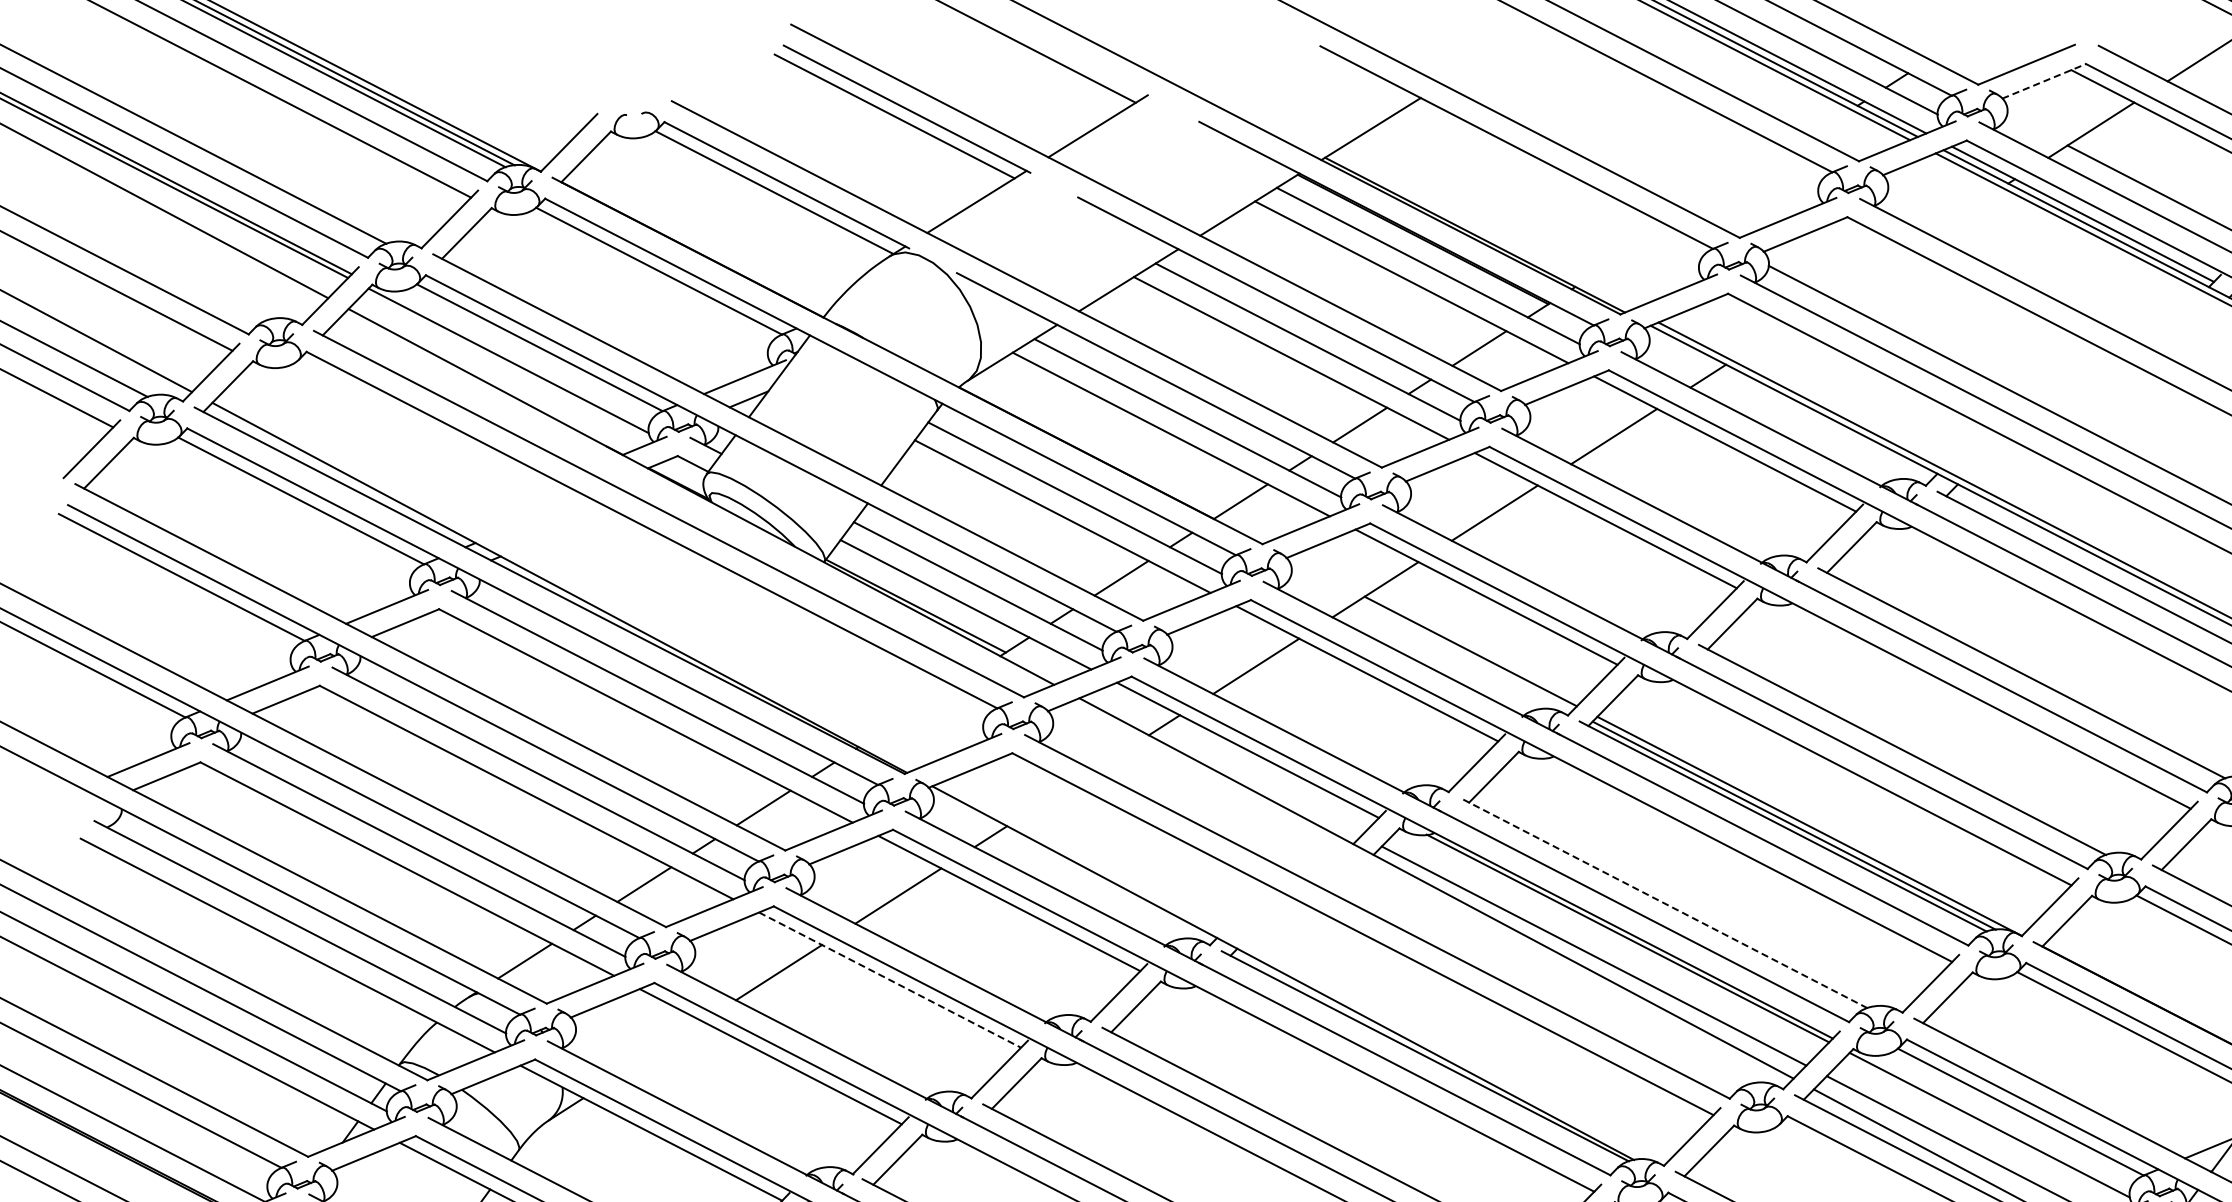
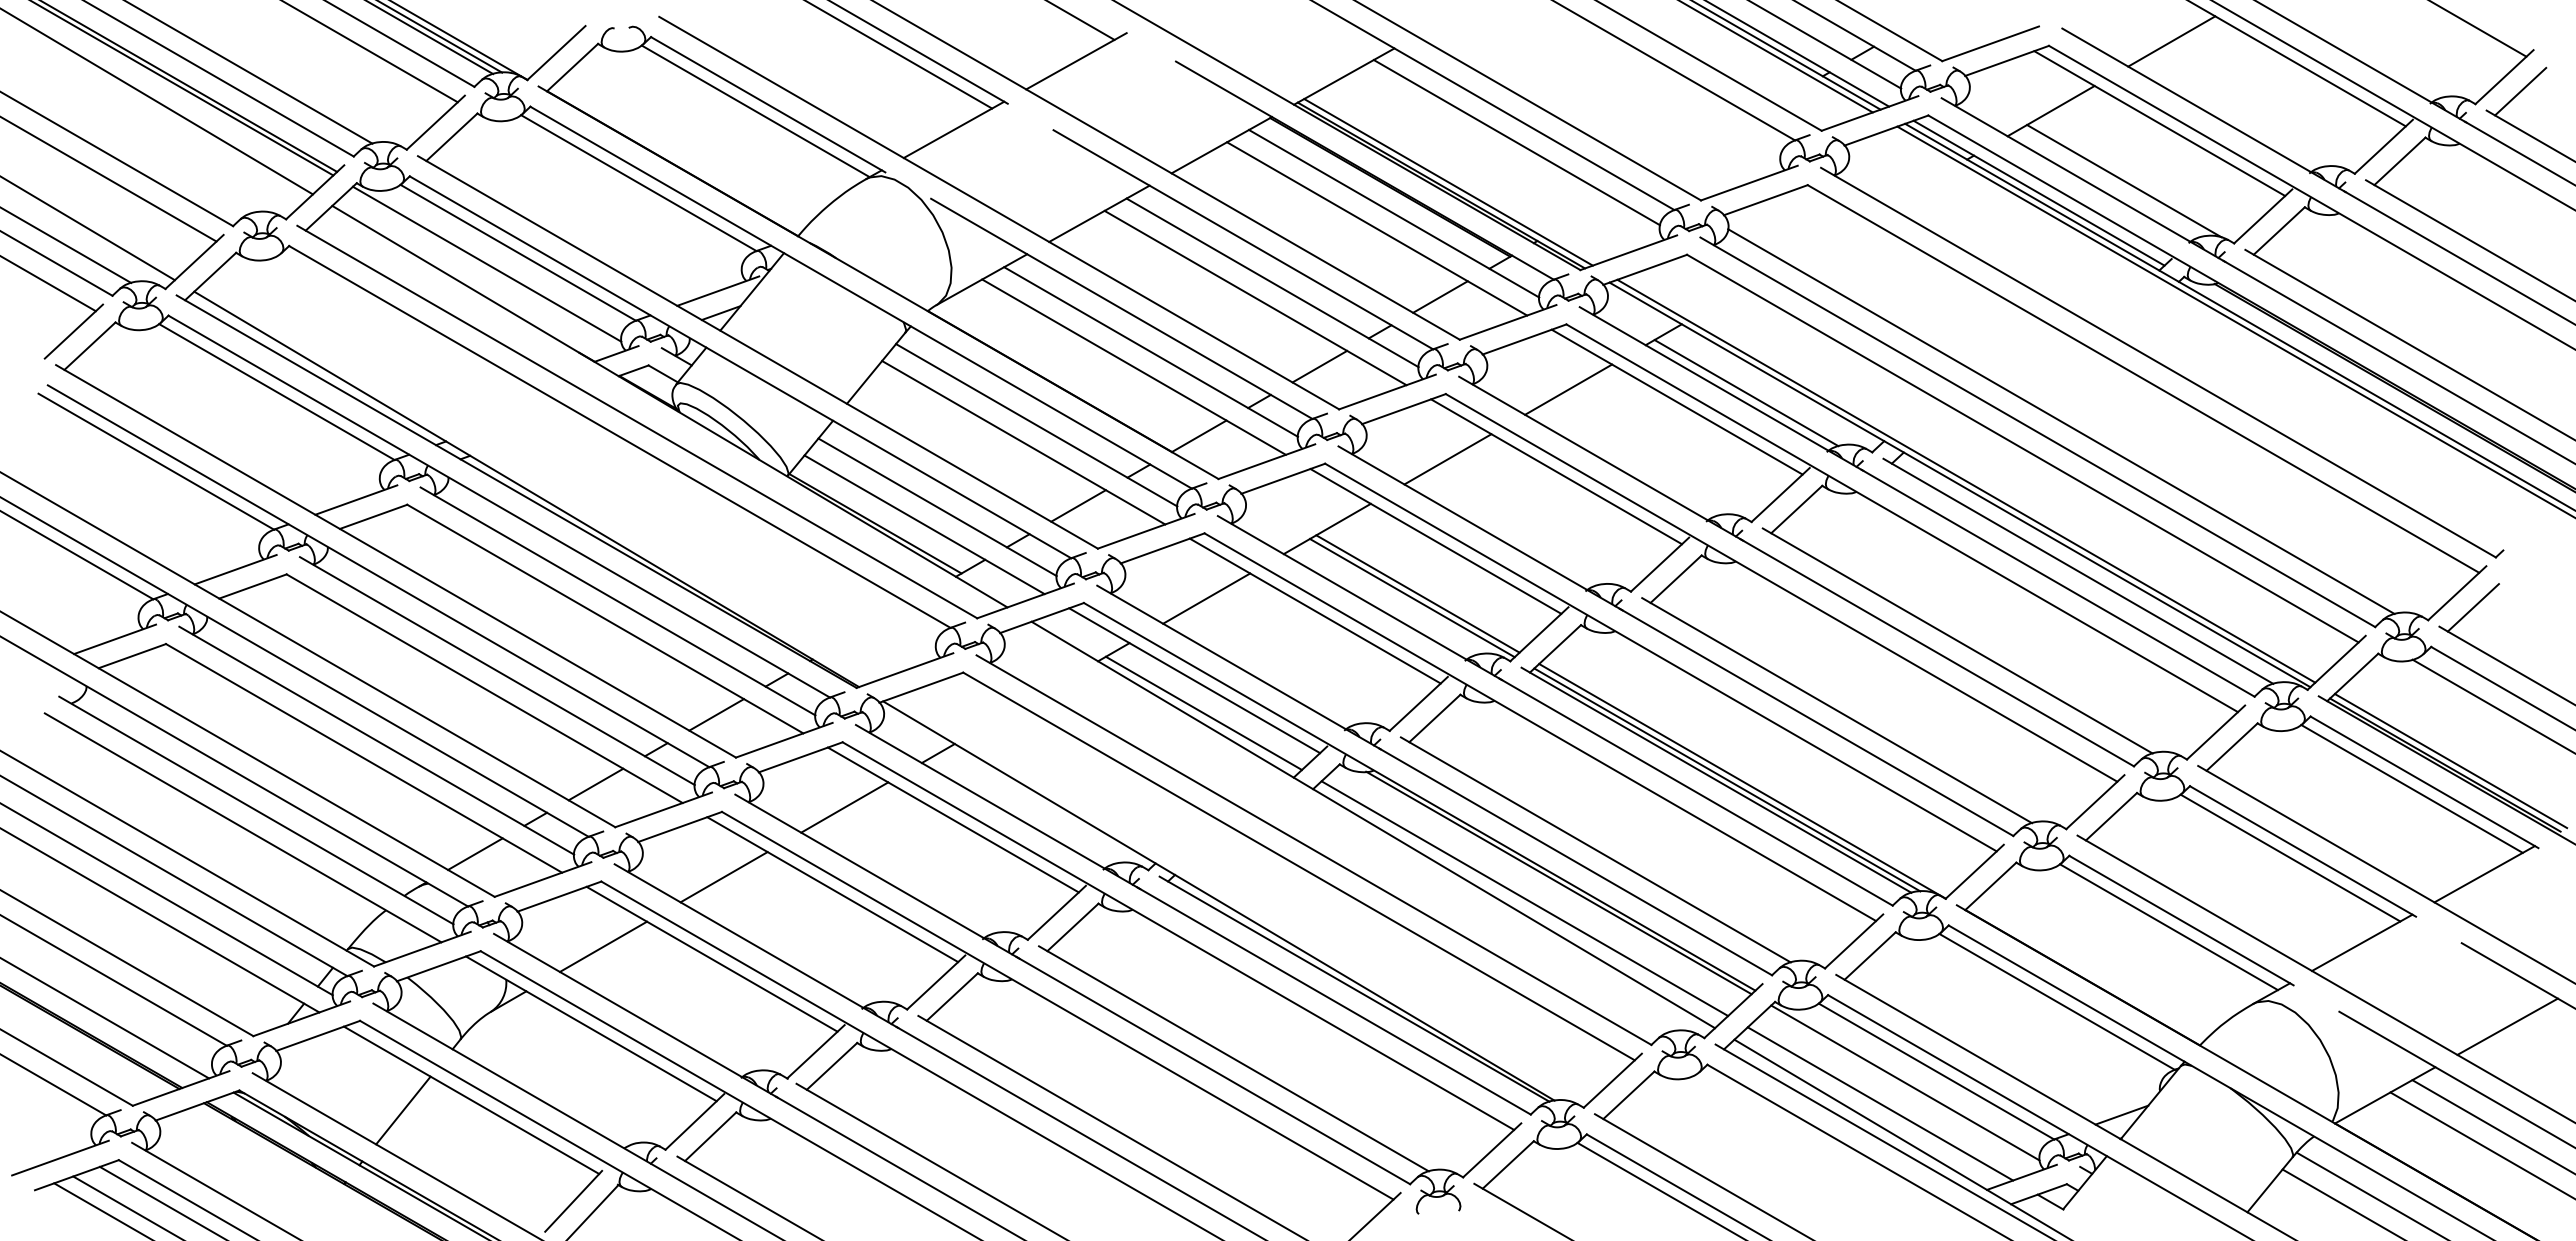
line: (2044, 80) -> (2007, 60), dashed -> solid
line: (1549, 187) -> (1516, 142), added
line: (1482, 231) -> (1448, 182), added
line: (1795, 431) -> (1746, 393), added
line: (1464, 655) -> (1411, 597), added
line: (1258, 782) -> (1203, 712), added
line: (1663, 902) -> (1595, 849), dashed -> solid
line: (889, 979) -> (832, 889), dashed -> solid
line: (659, 1048) -> (603, 946), added

